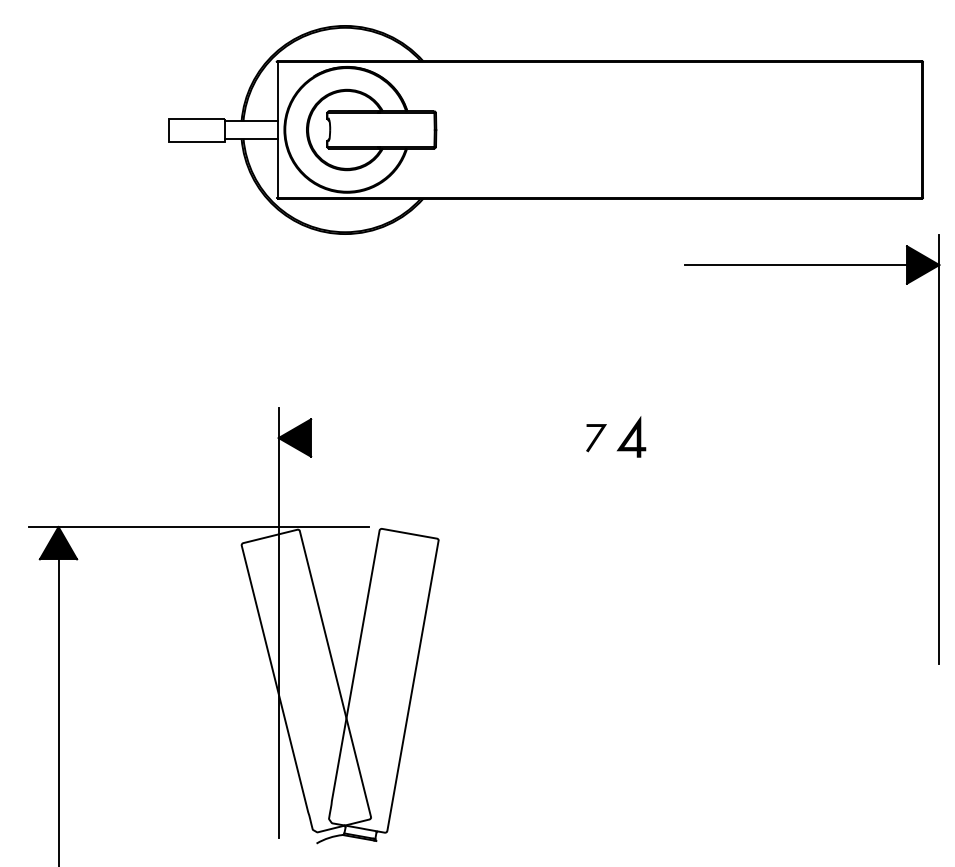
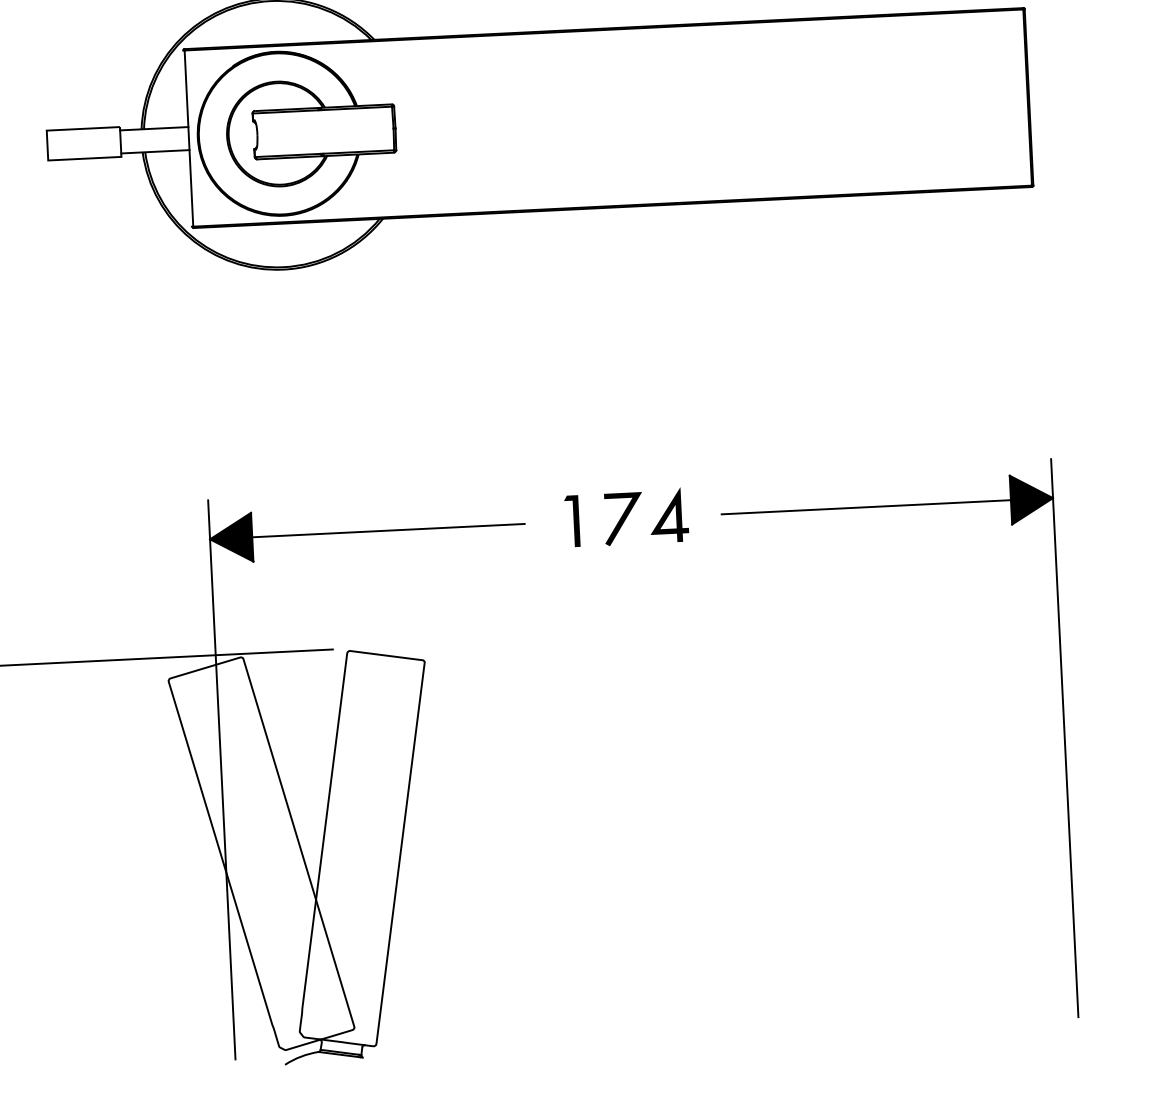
part: (556, 437) -> (571, 520), added
line: (415, 438) -> (388, 531), added
part: (596, 438) -> (623, 519), size x1.43
part: (938, 449) -> (1063, 738), moved

